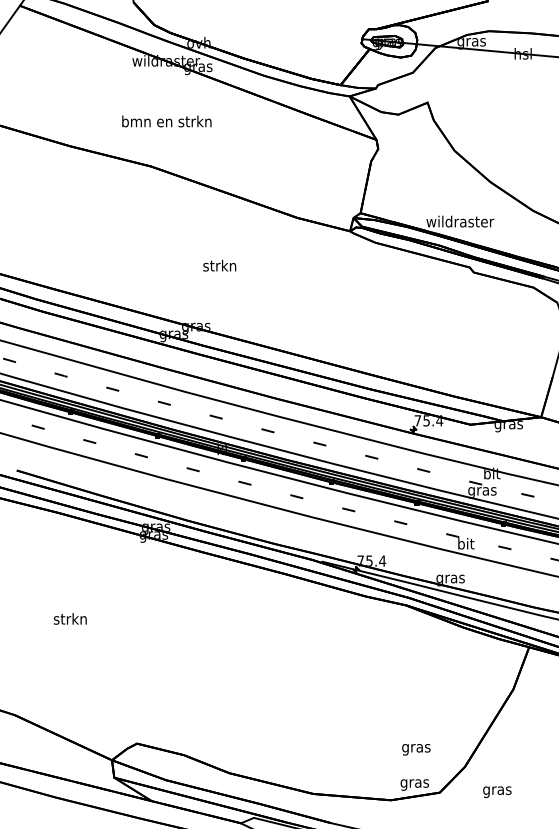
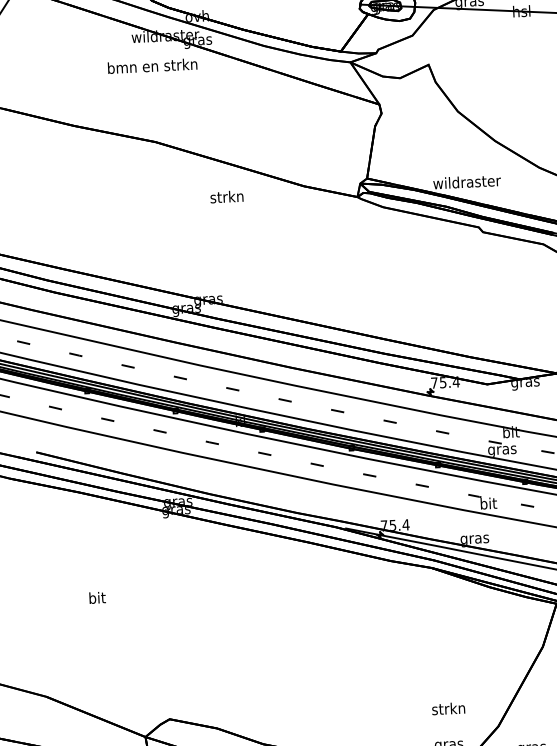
text: (166, 121) -> (152, 66), moved
text: (219, 265) -> (226, 196), moved
text: (69, 618) -> (96, 597), strkn -> bit
text: (415, 748) -> (448, 710), gras -> strkn

